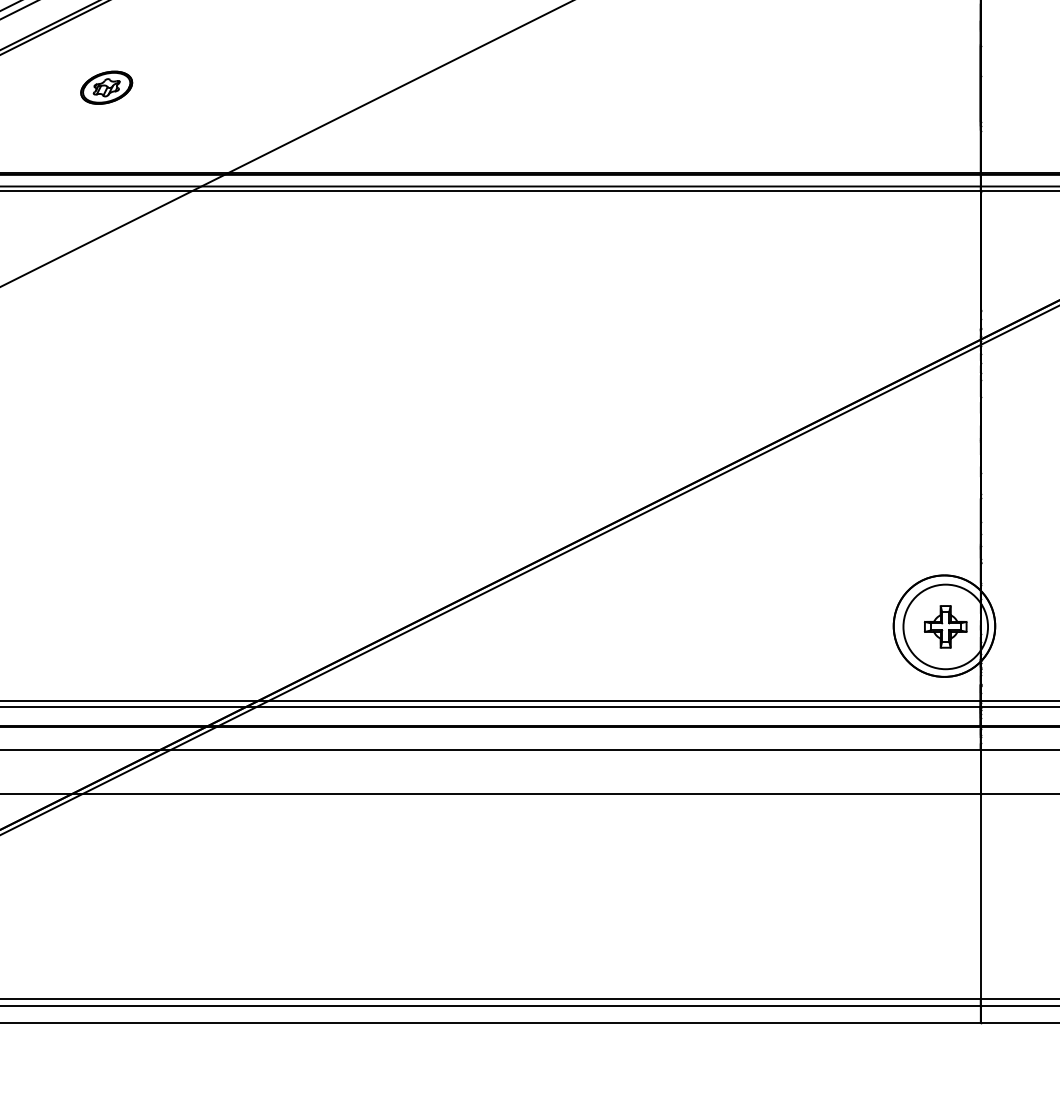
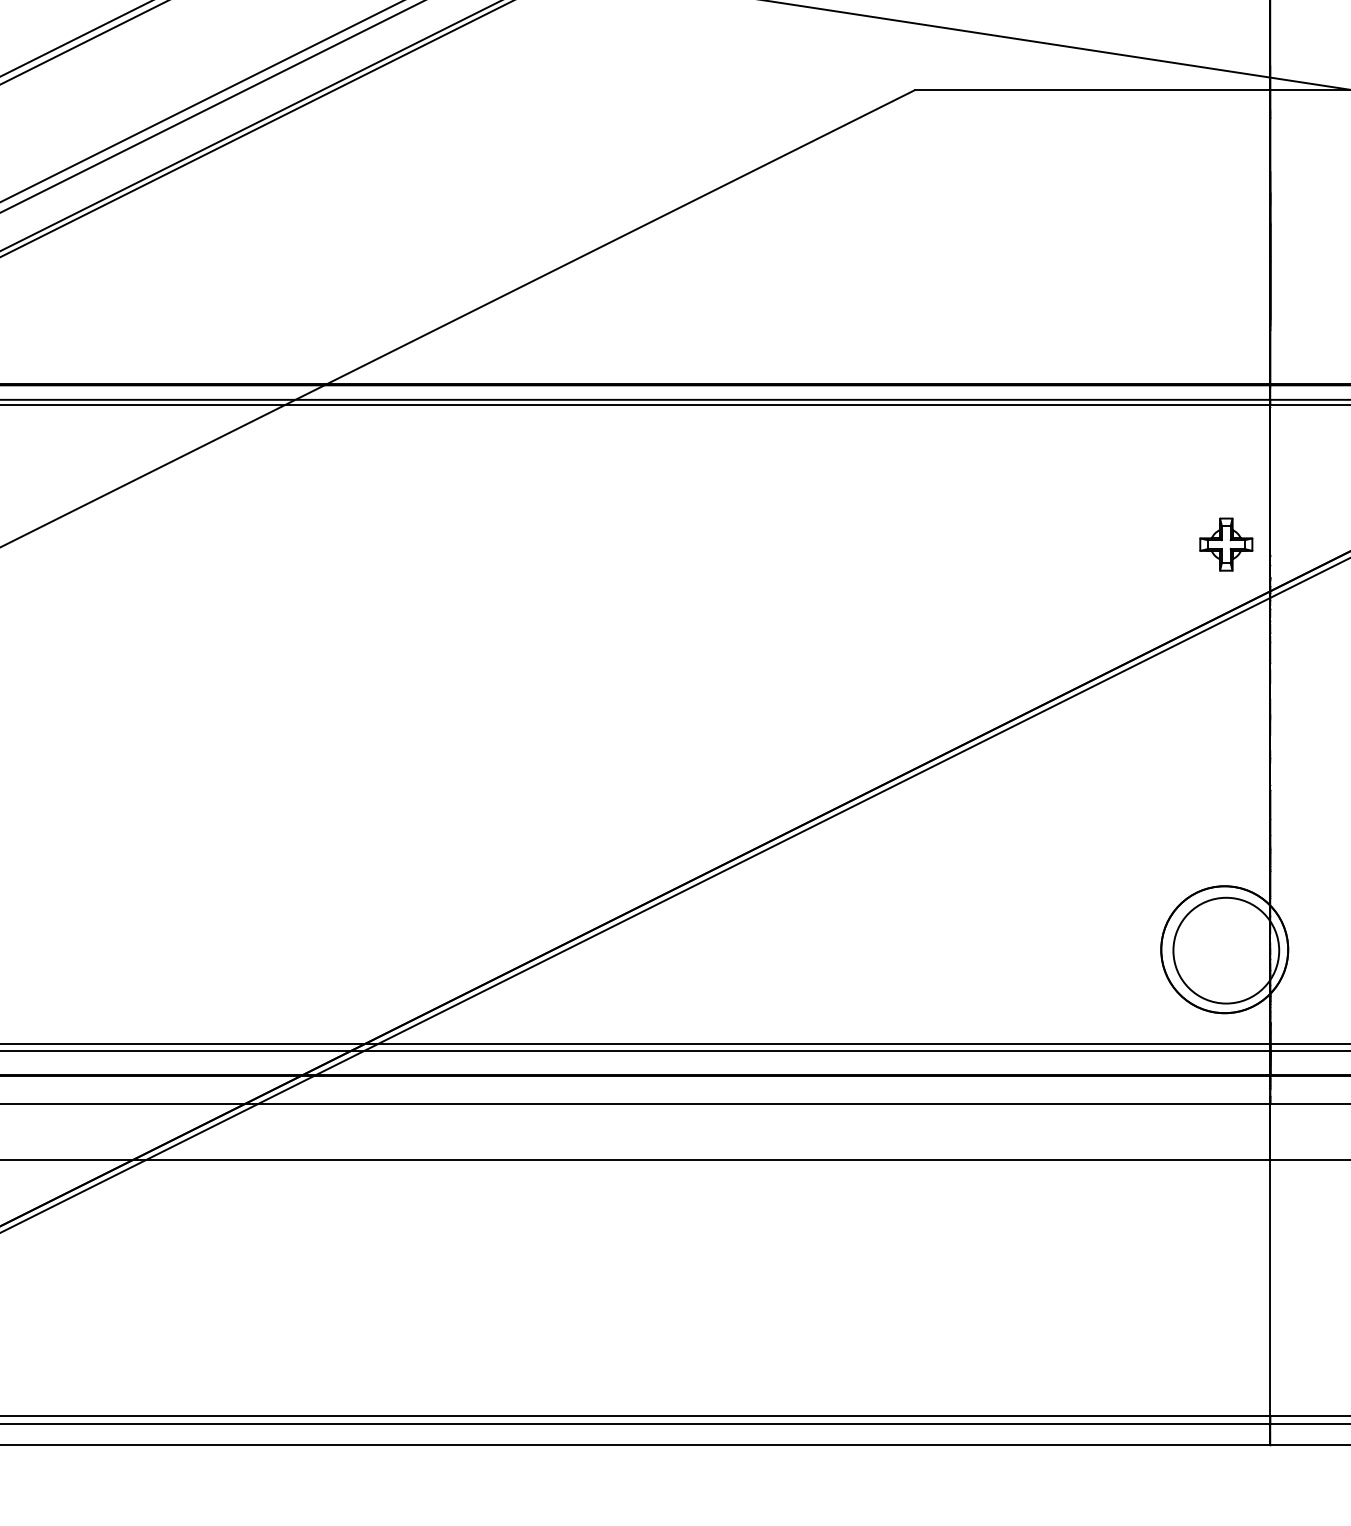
part: (106, 87) -> (176, 276), removed
part: (945, 626) -> (1226, 544), moved

